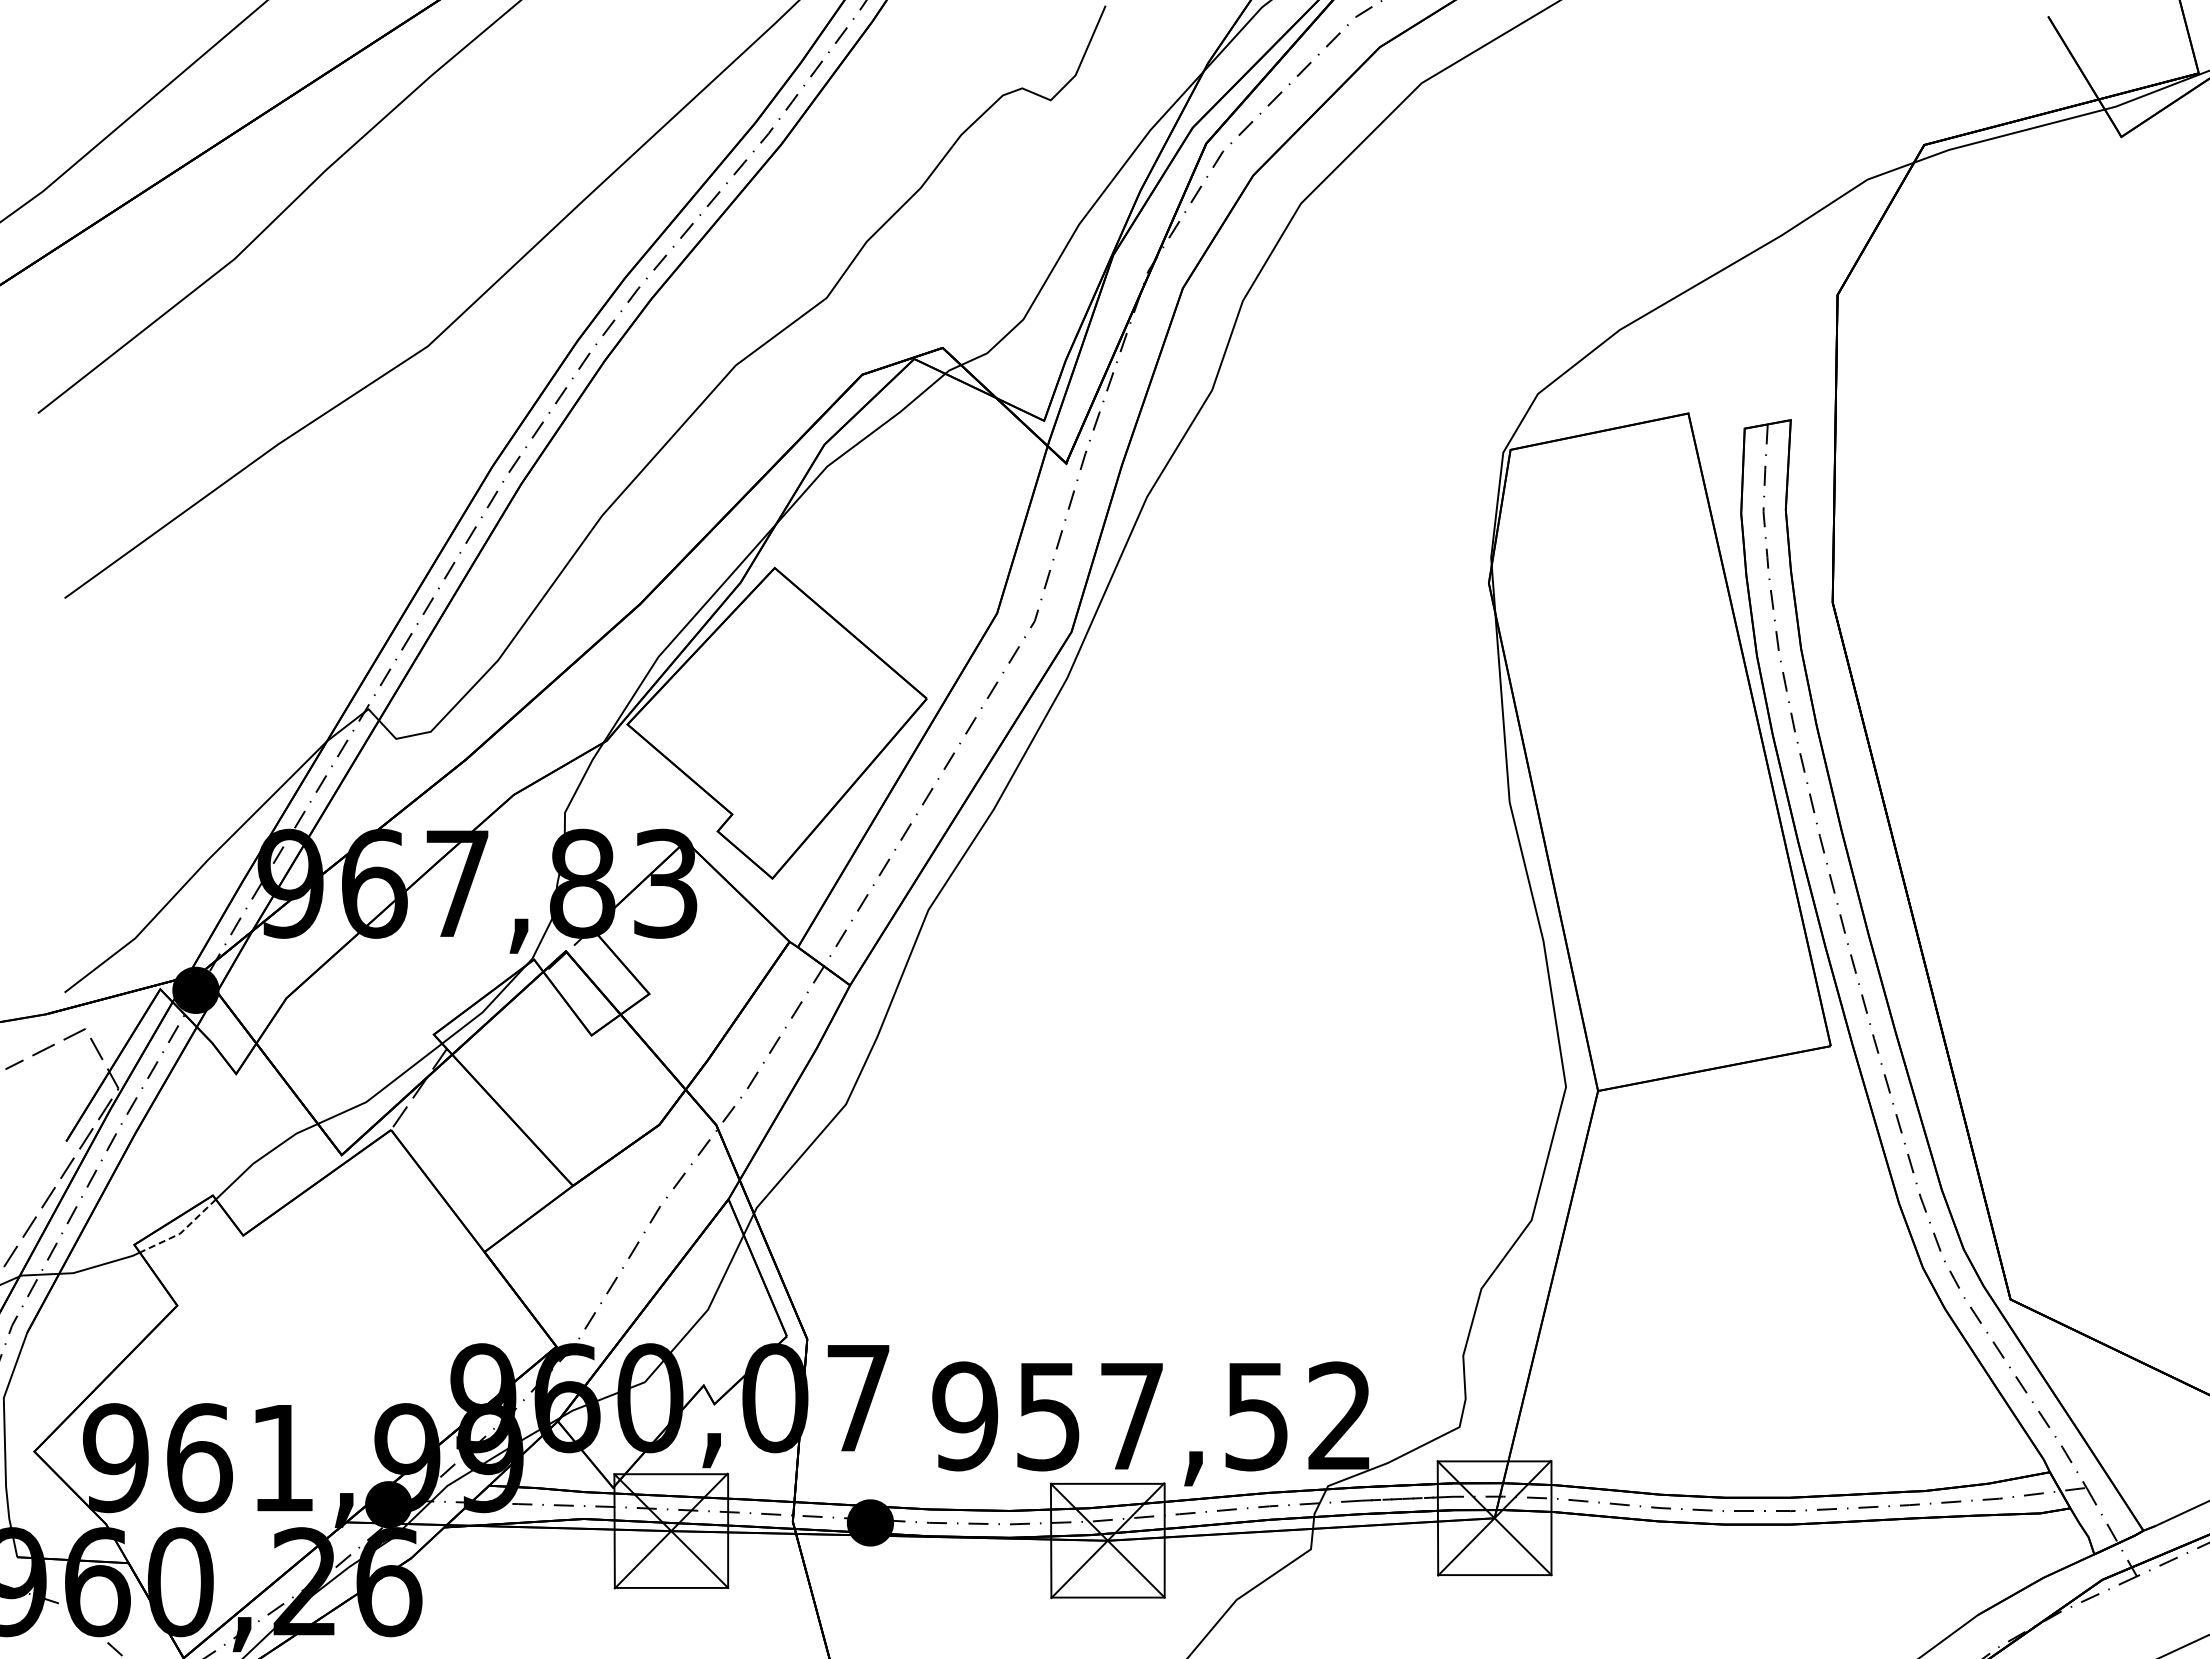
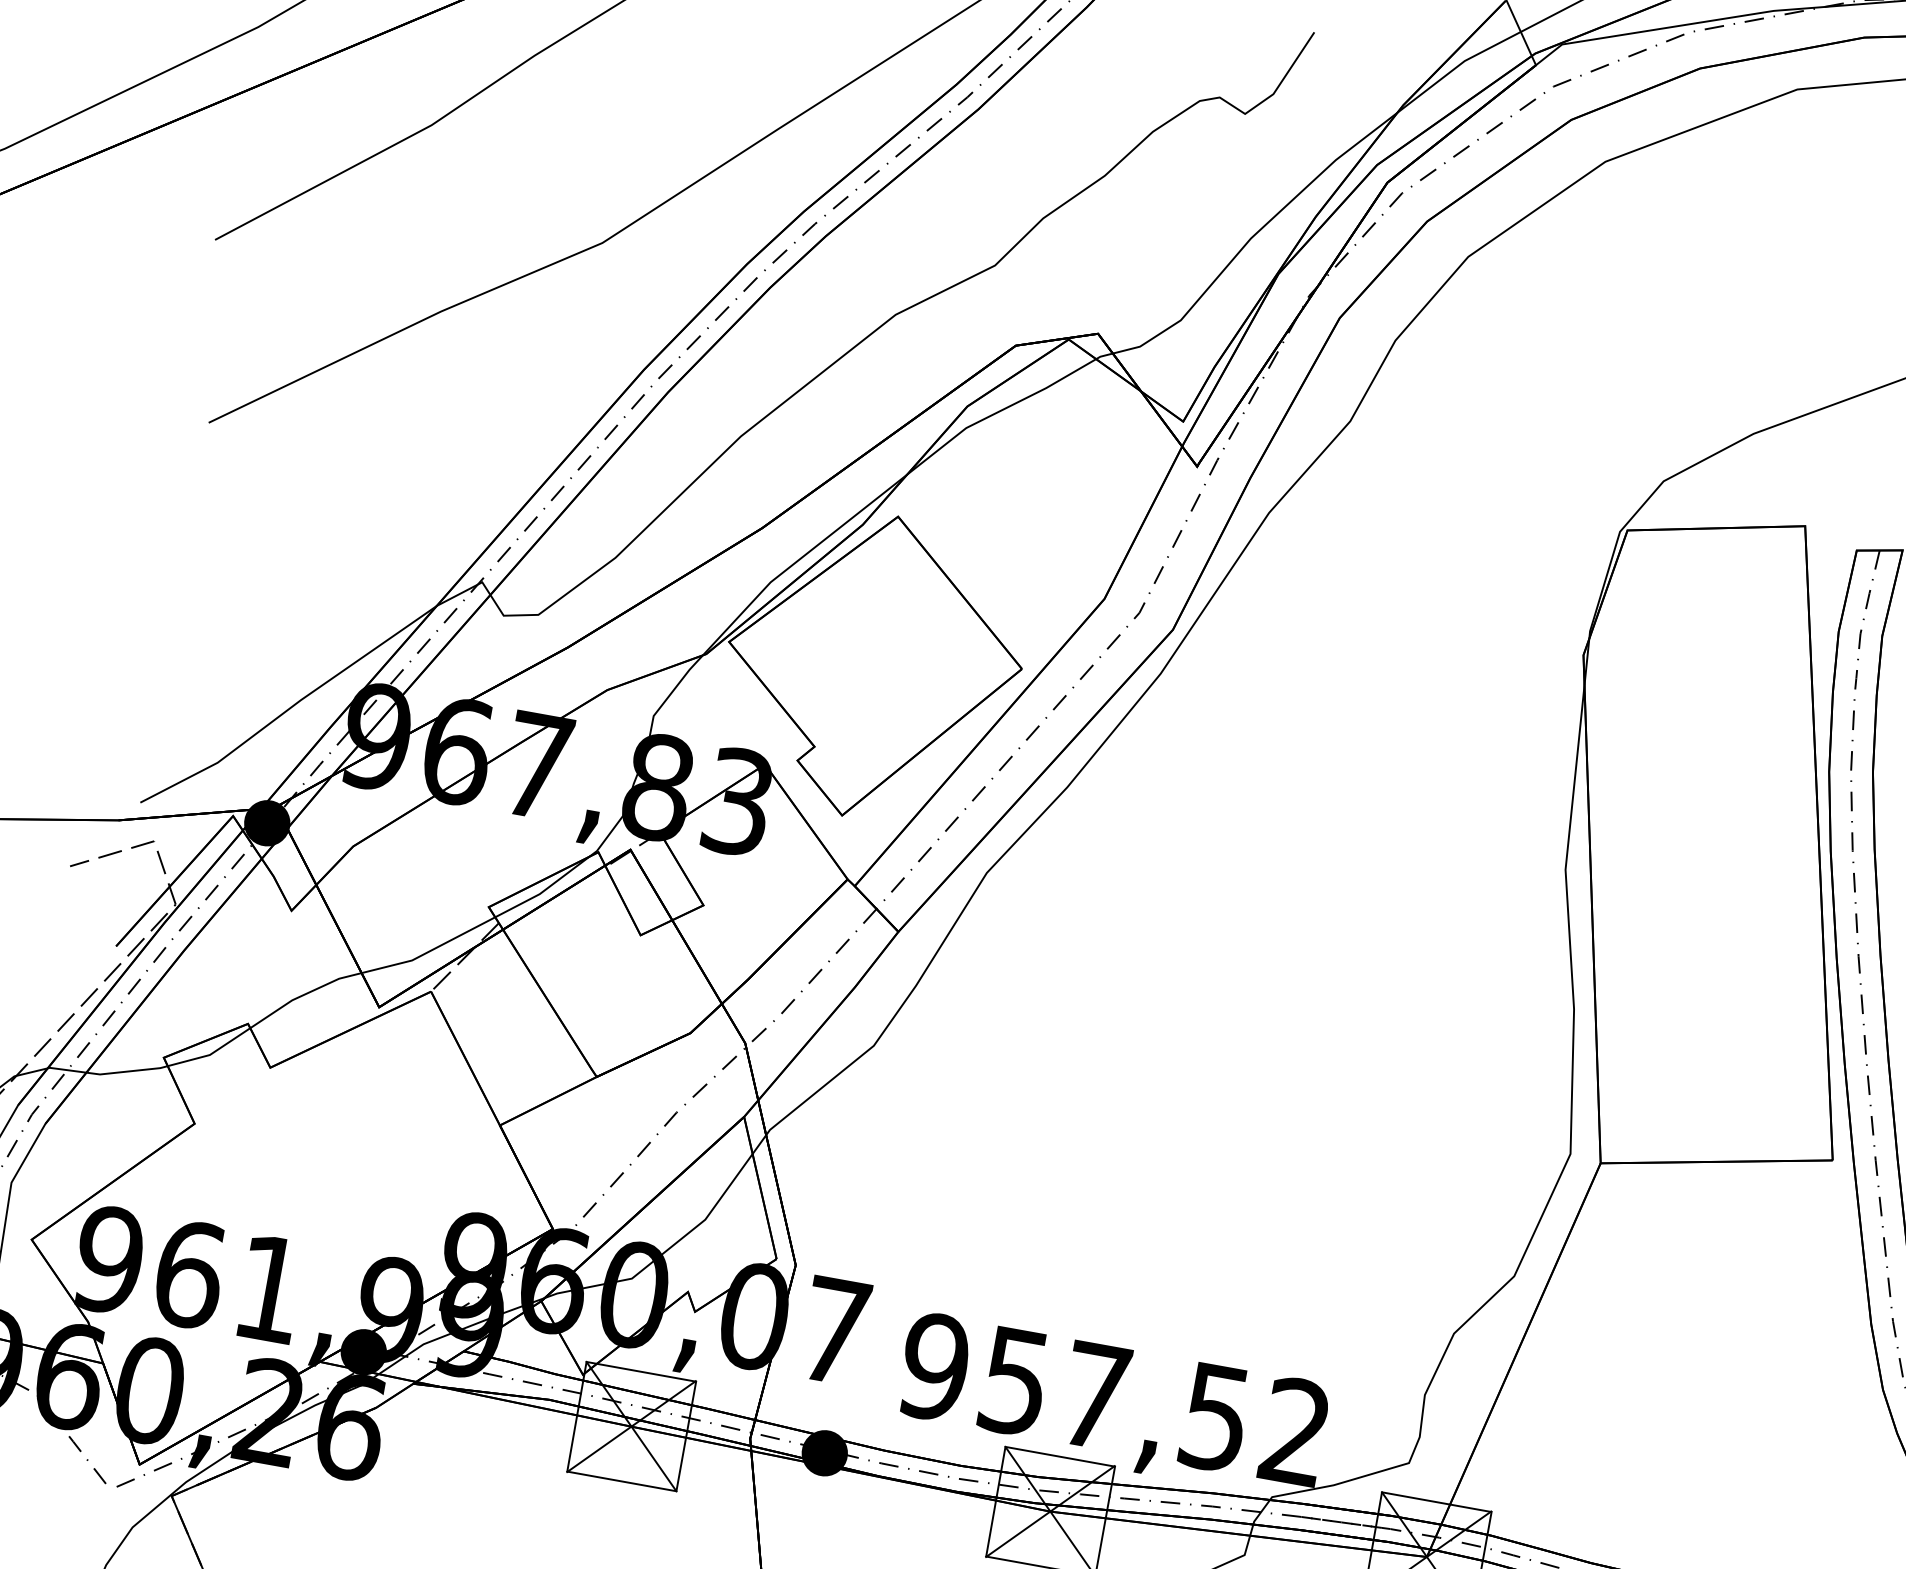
line: (181, 1232) -> (211, 1054), dashed -> solid

